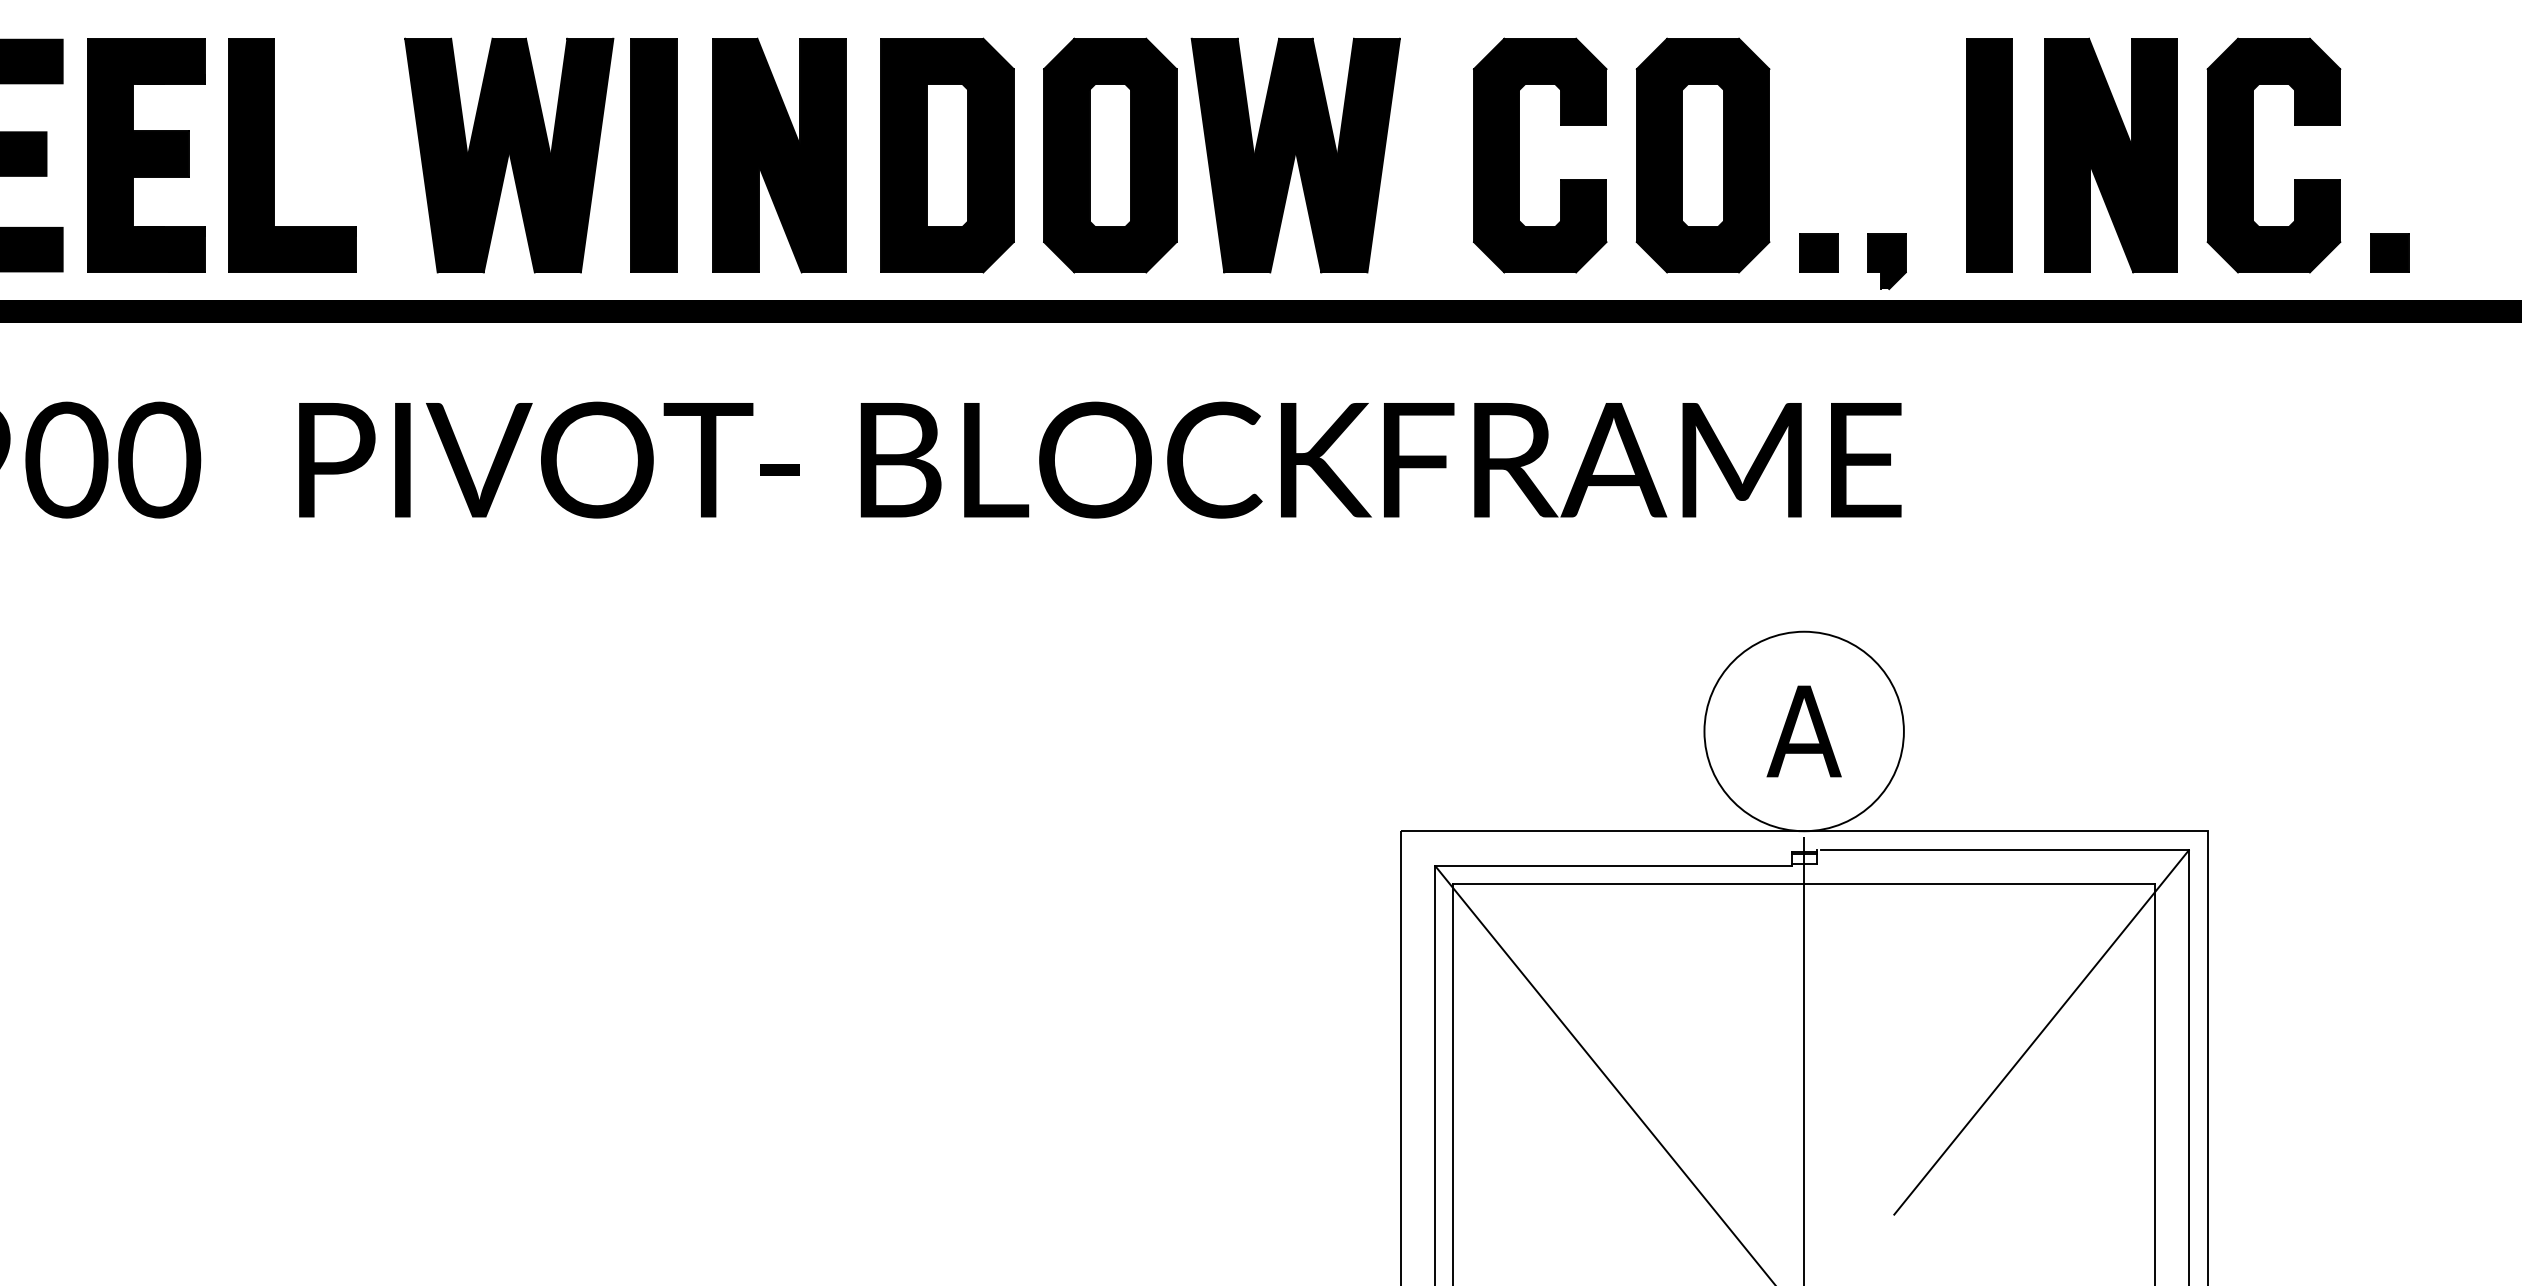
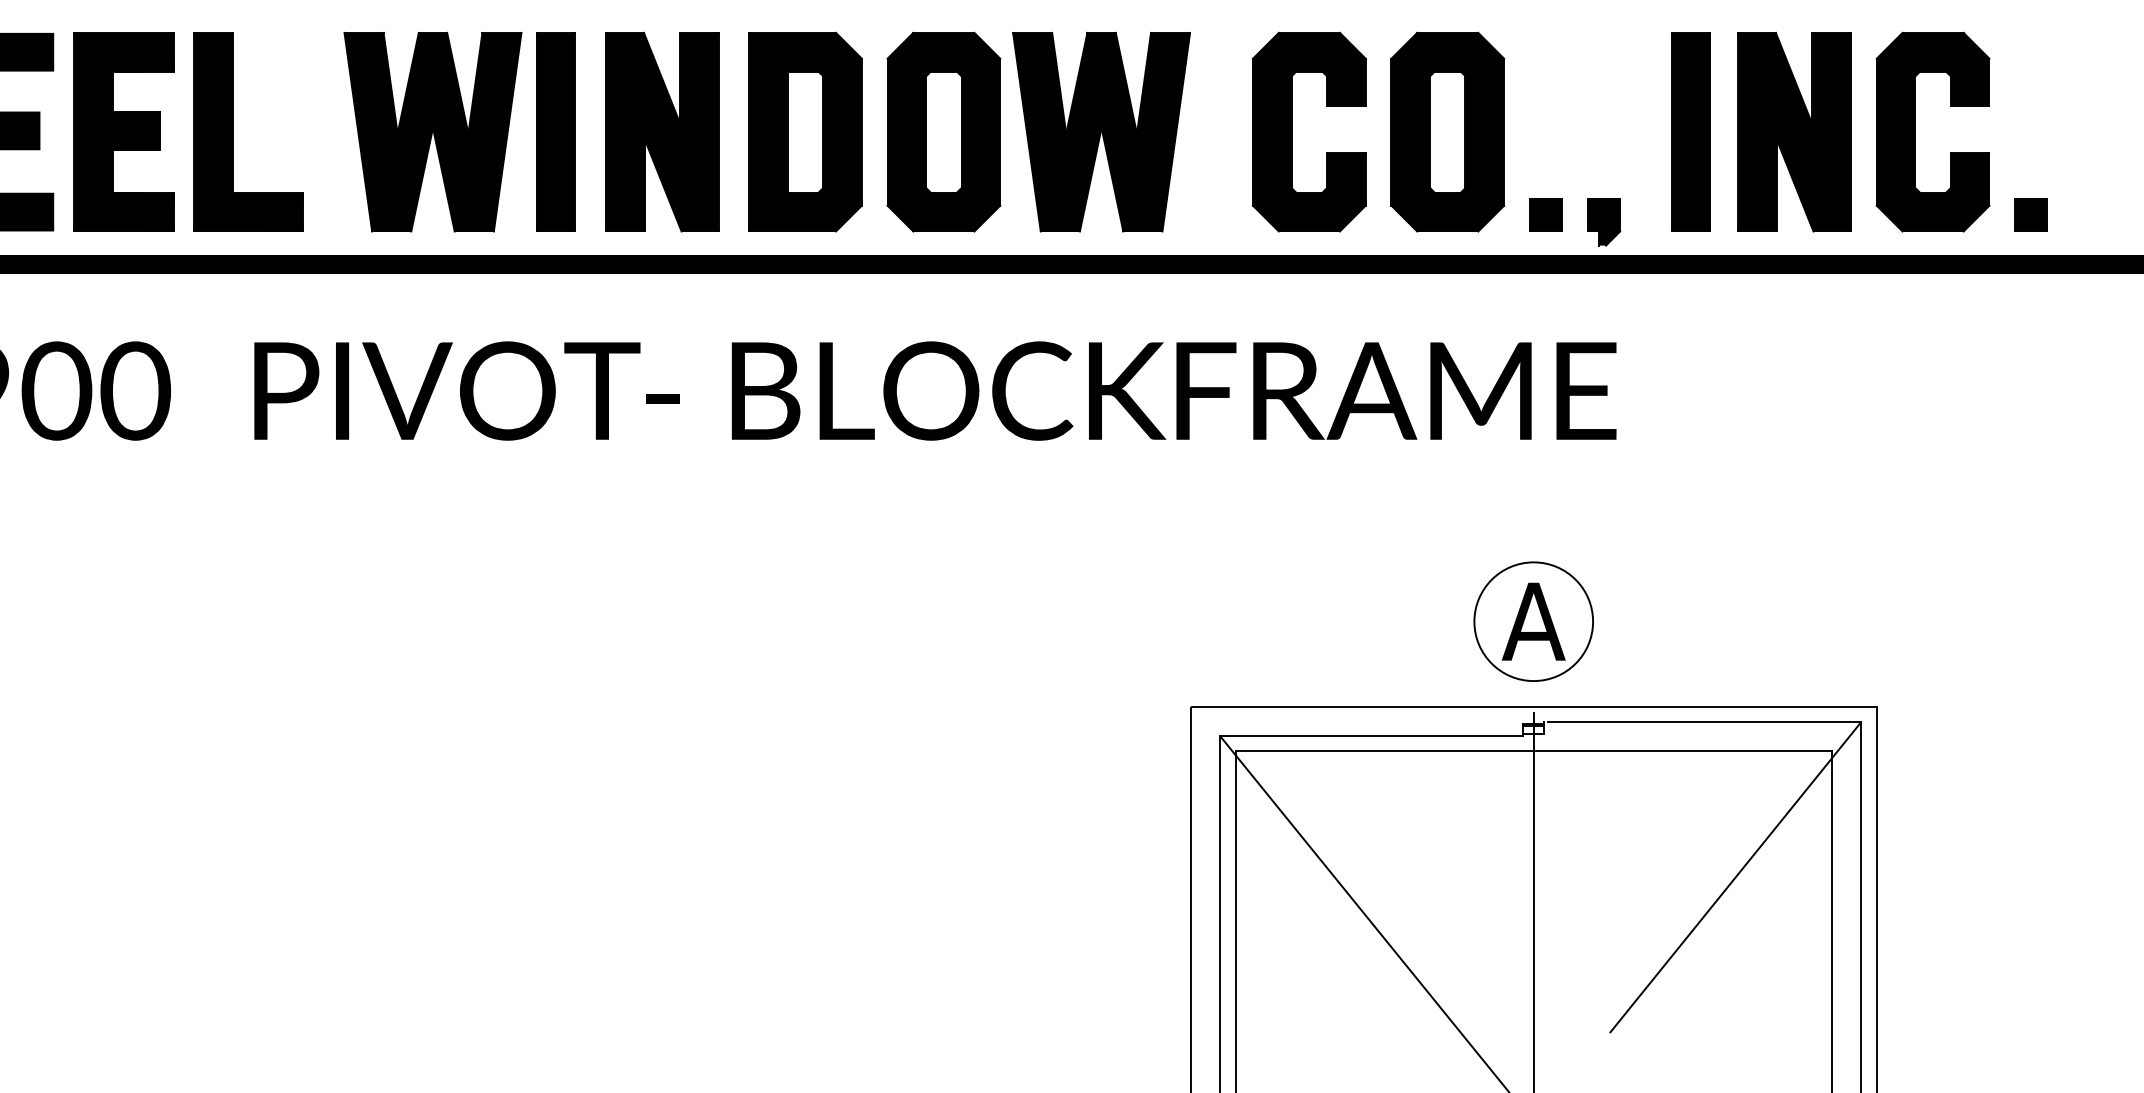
circle: (1803, 731) -> (1533, 621), size x0.7

